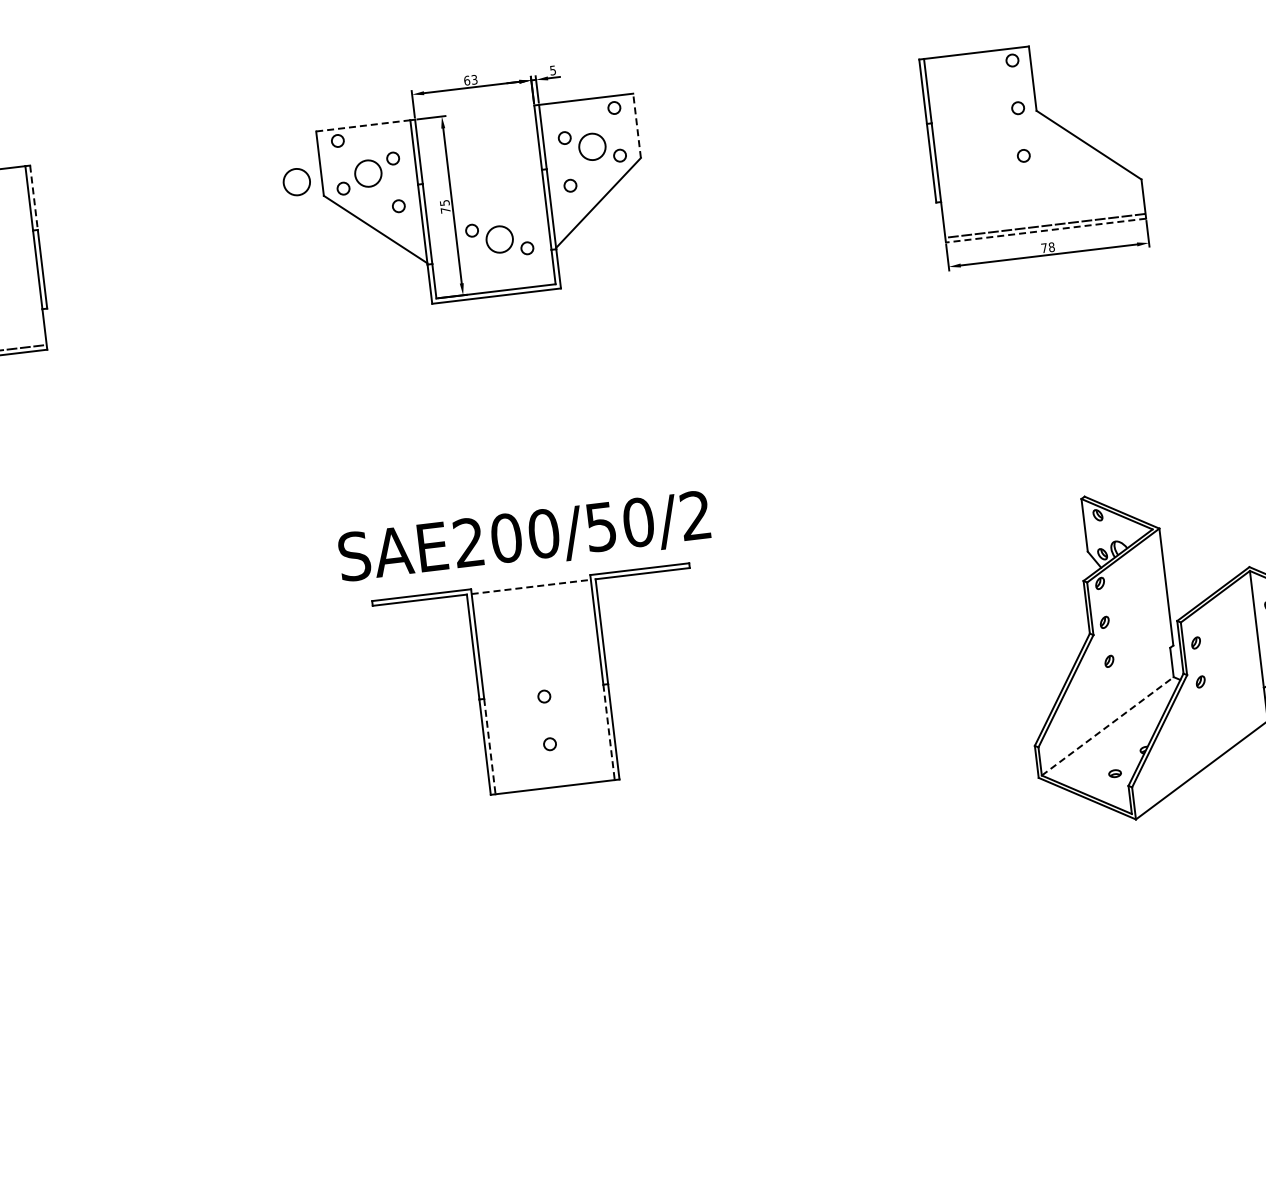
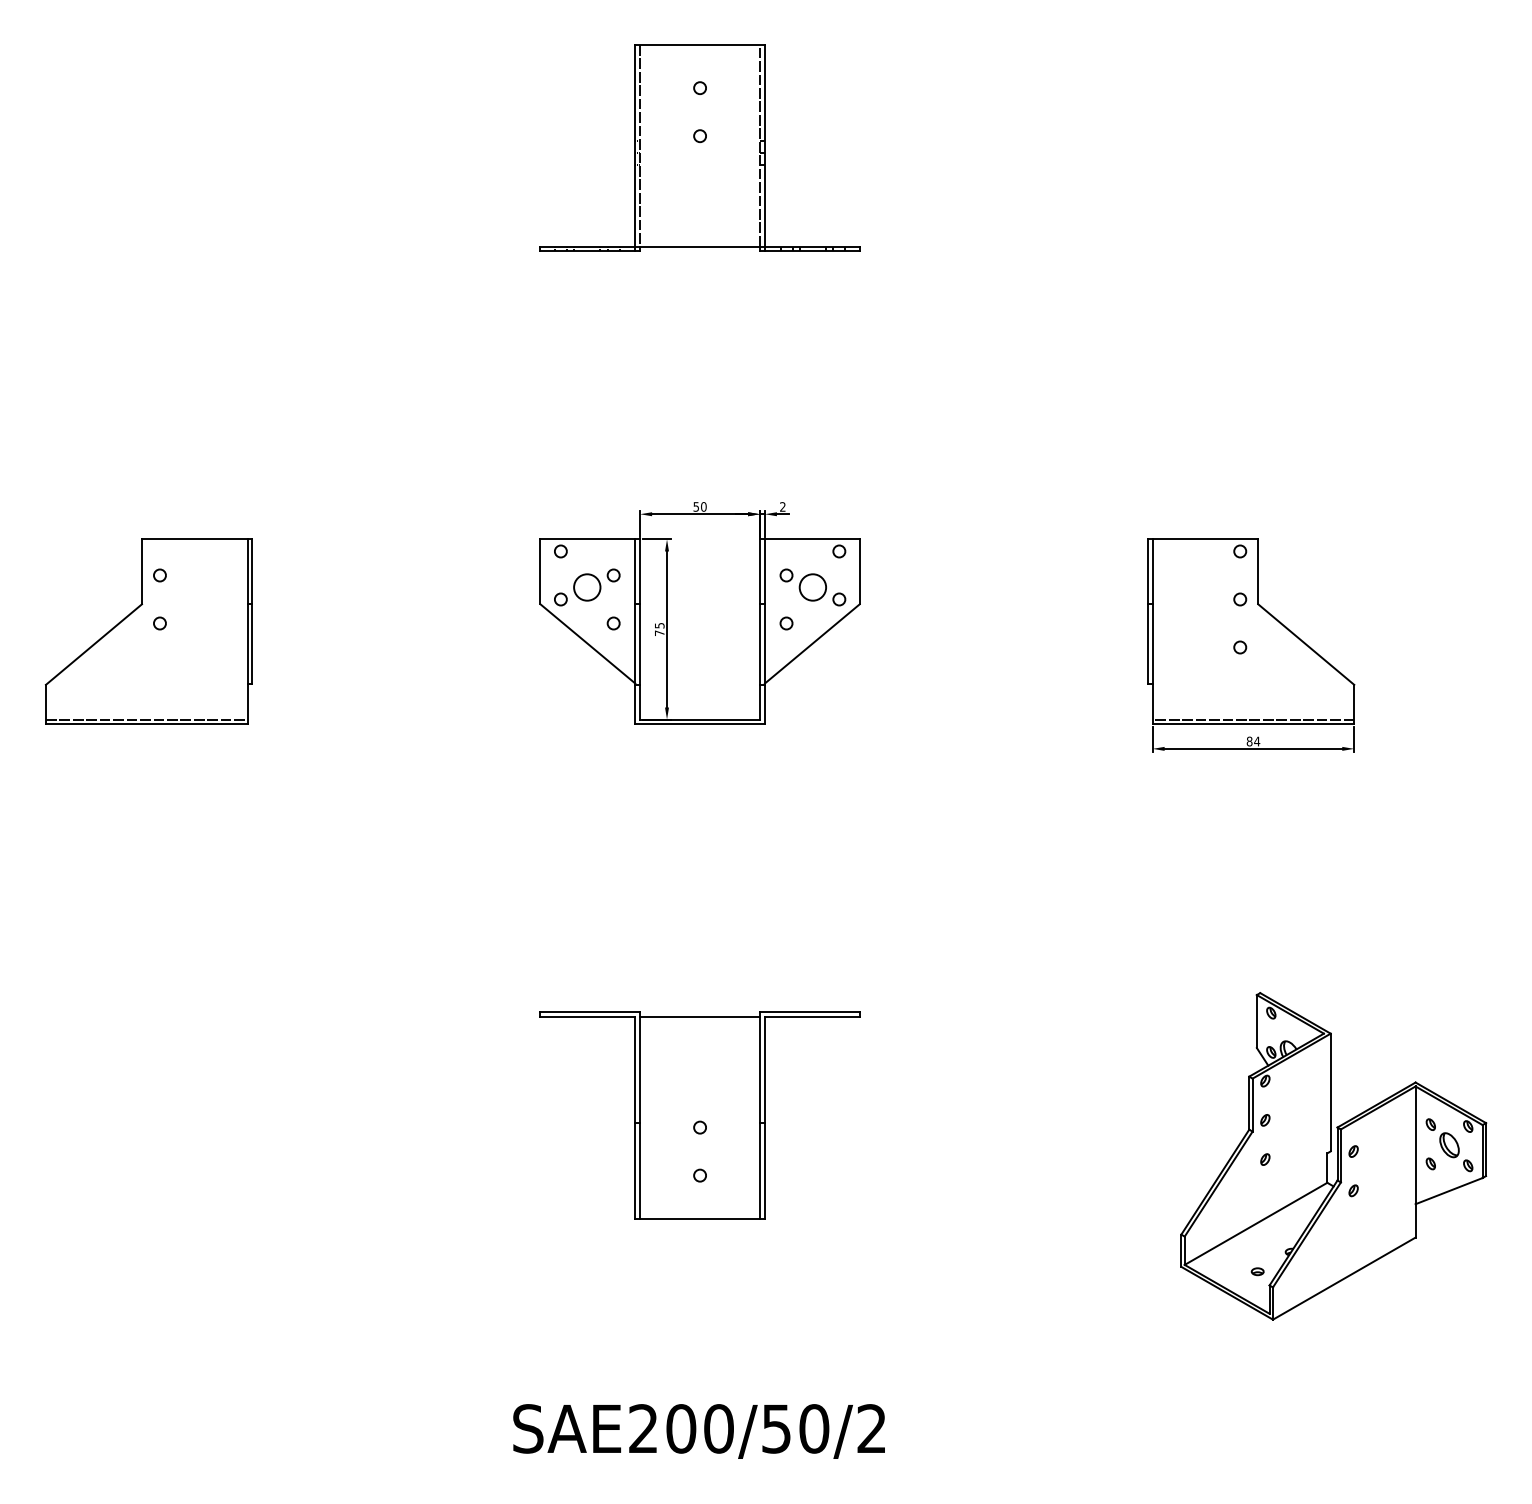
text: (552, 70) -> (782, 506), 5 -> 2
text: (470, 79) -> (699, 506), 63 -> 50
line: (363, 125) -> (588, 539), dashed -> solid
line: (636, 125) -> (859, 571), dashed -> solid
circle: (297, 182) -> (515, 587), removed
line: (34, 198) -> (252, 572), dashed -> solid
line: (1046, 230) -> (1253, 724), dashed -> solid
part: (499, 239) -> (709, 668), removed
text: (1048, 247) -> (1253, 741), 78 -> 84
text: (523, 538) -> (698, 1431), moved
line: (531, 587) -> (700, 1017), dashed -> solid
line: (1108, 725) -> (1256, 1223), dashed -> solid
line: (609, 733) -> (760, 1171), dashed -> solid
line: (490, 747) -> (640, 1171), dashed -> solid

